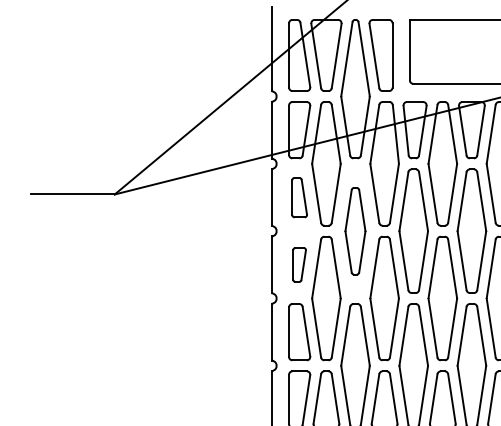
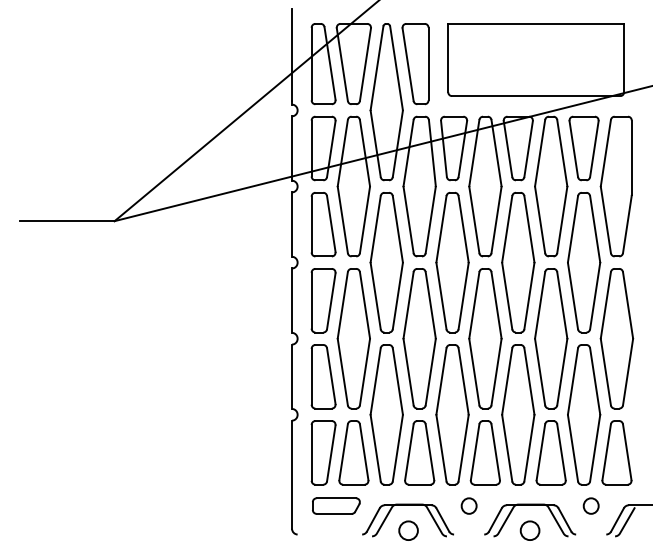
part: (299, 197) -> (323, 224), size x1.43
part: (355, 231) -> (386, 262), size x1.43
part: (299, 264) -> (323, 300), size x1.67

